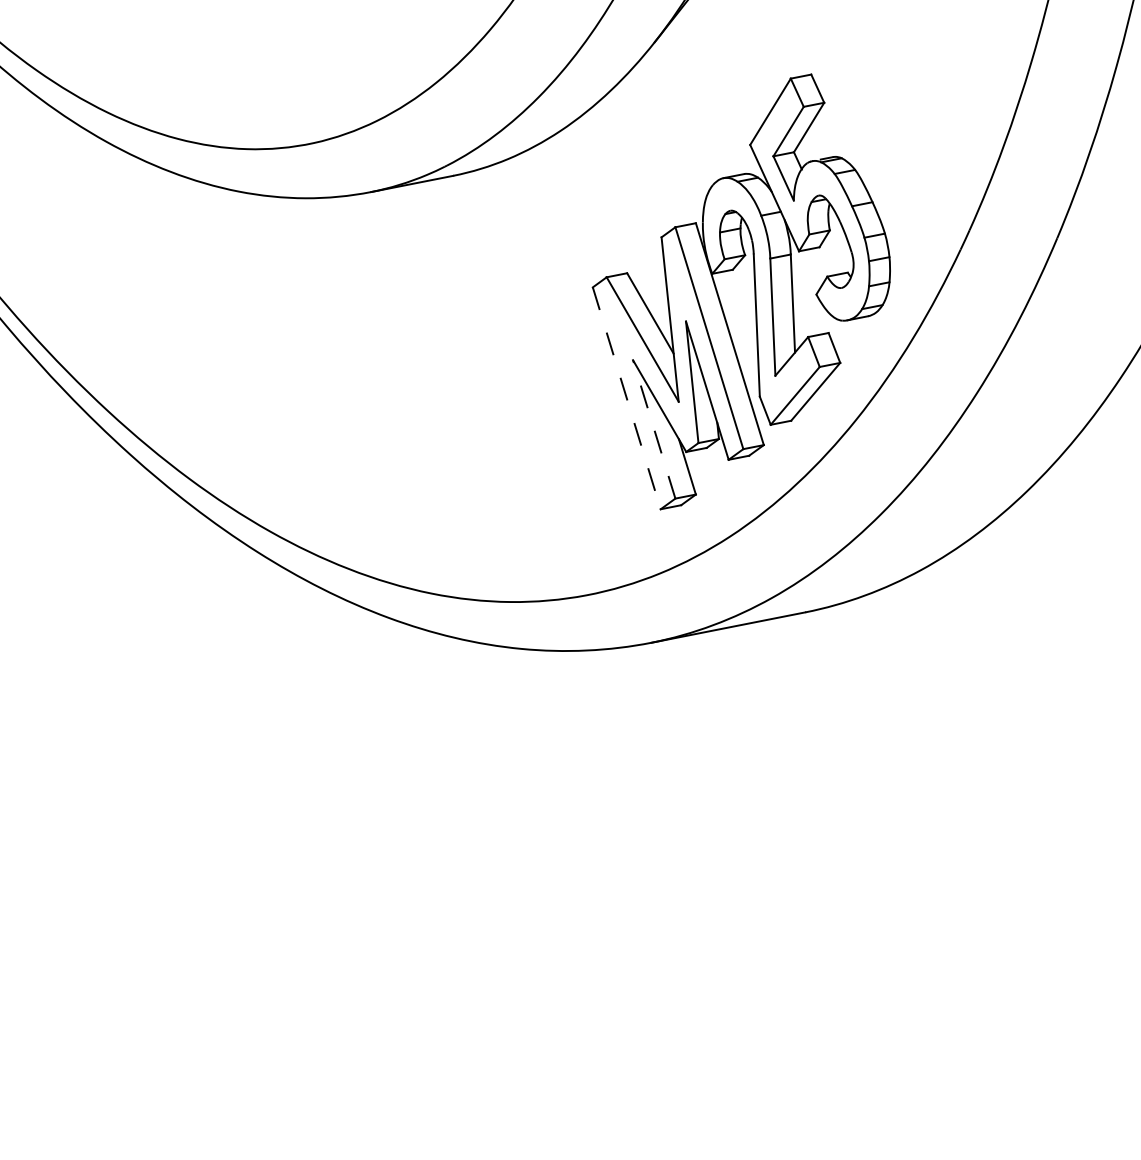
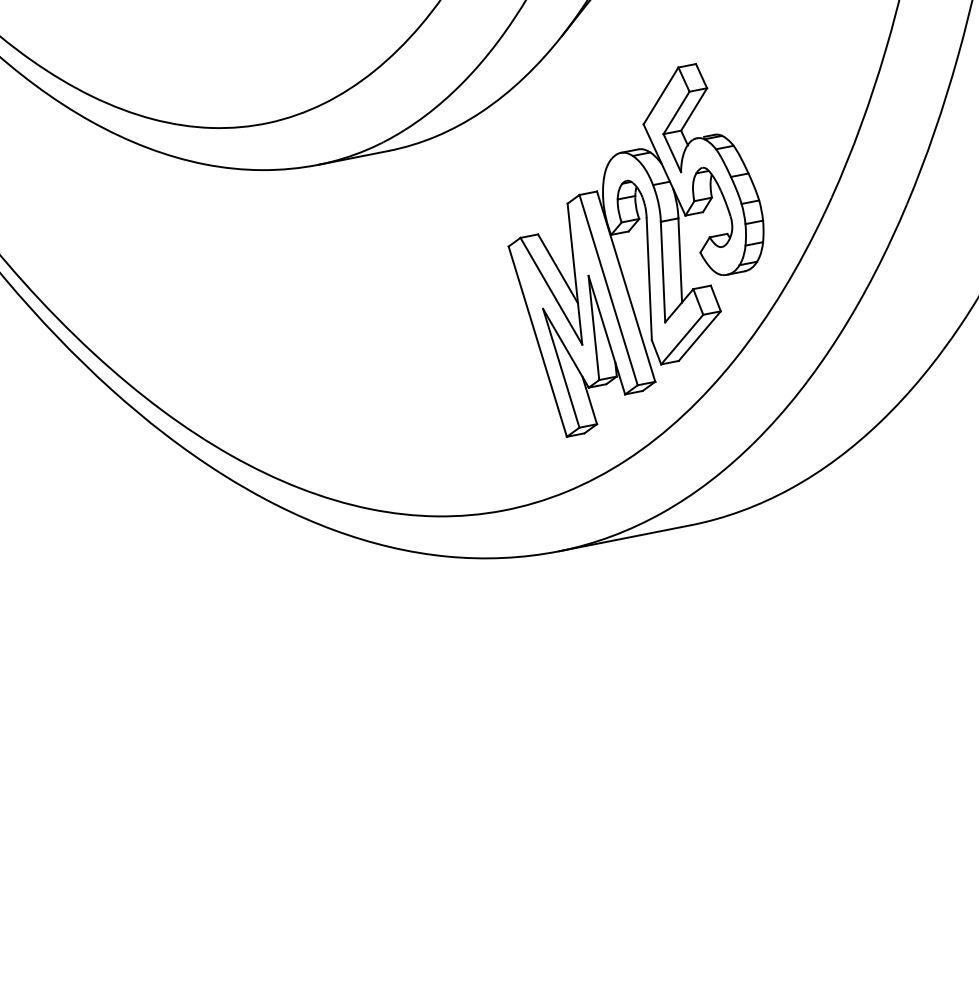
line: (626, 398) -> (537, 341), dashed -> solid
line: (654, 428) -> (561, 367), dashed -> solid

